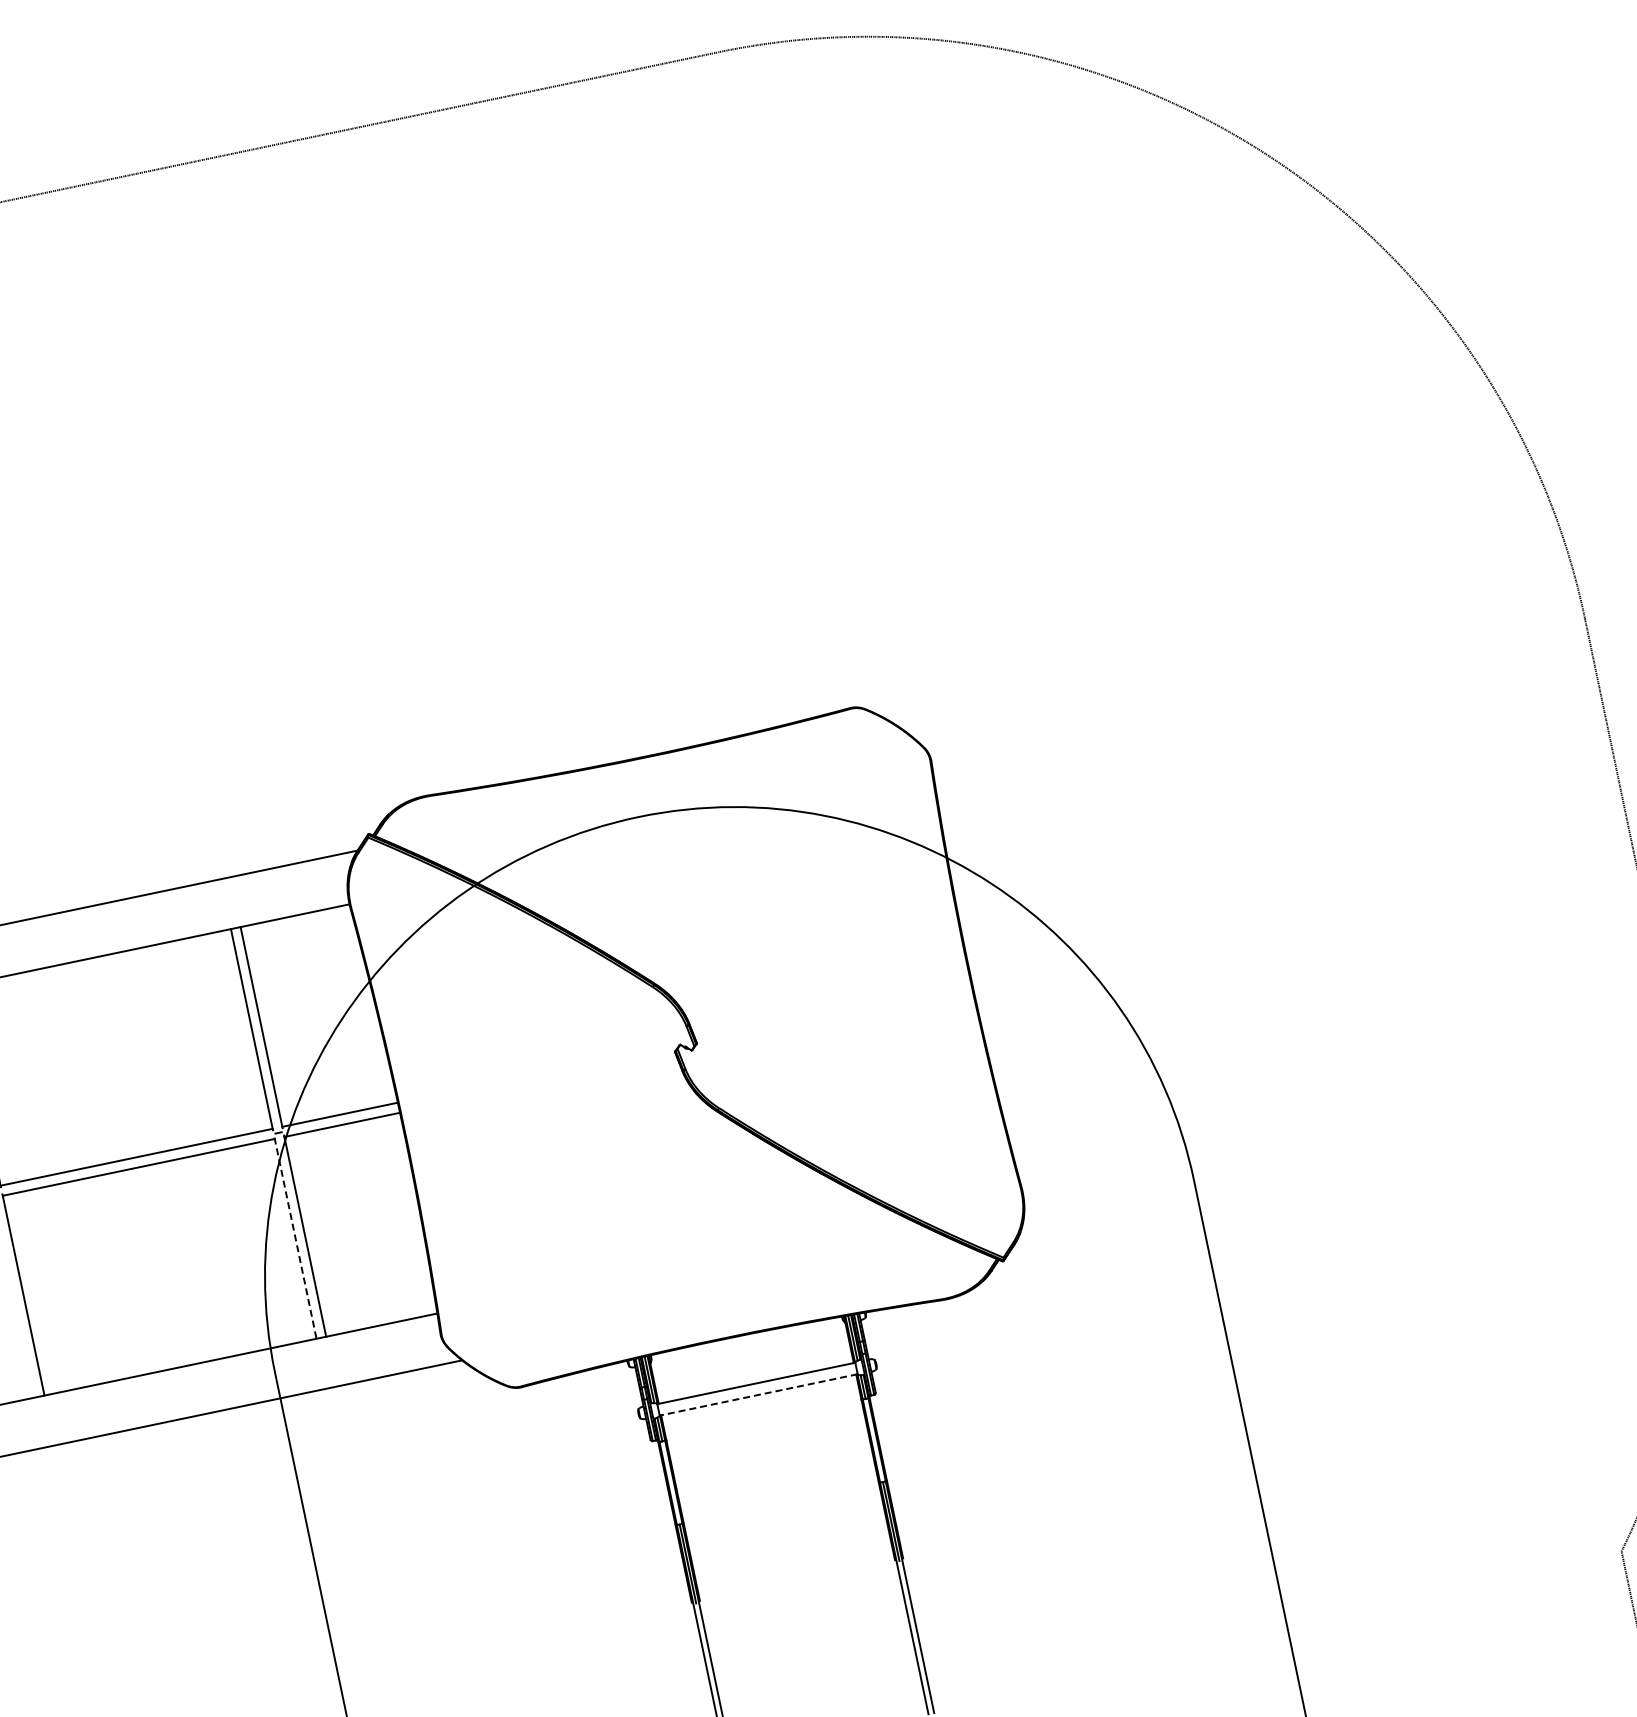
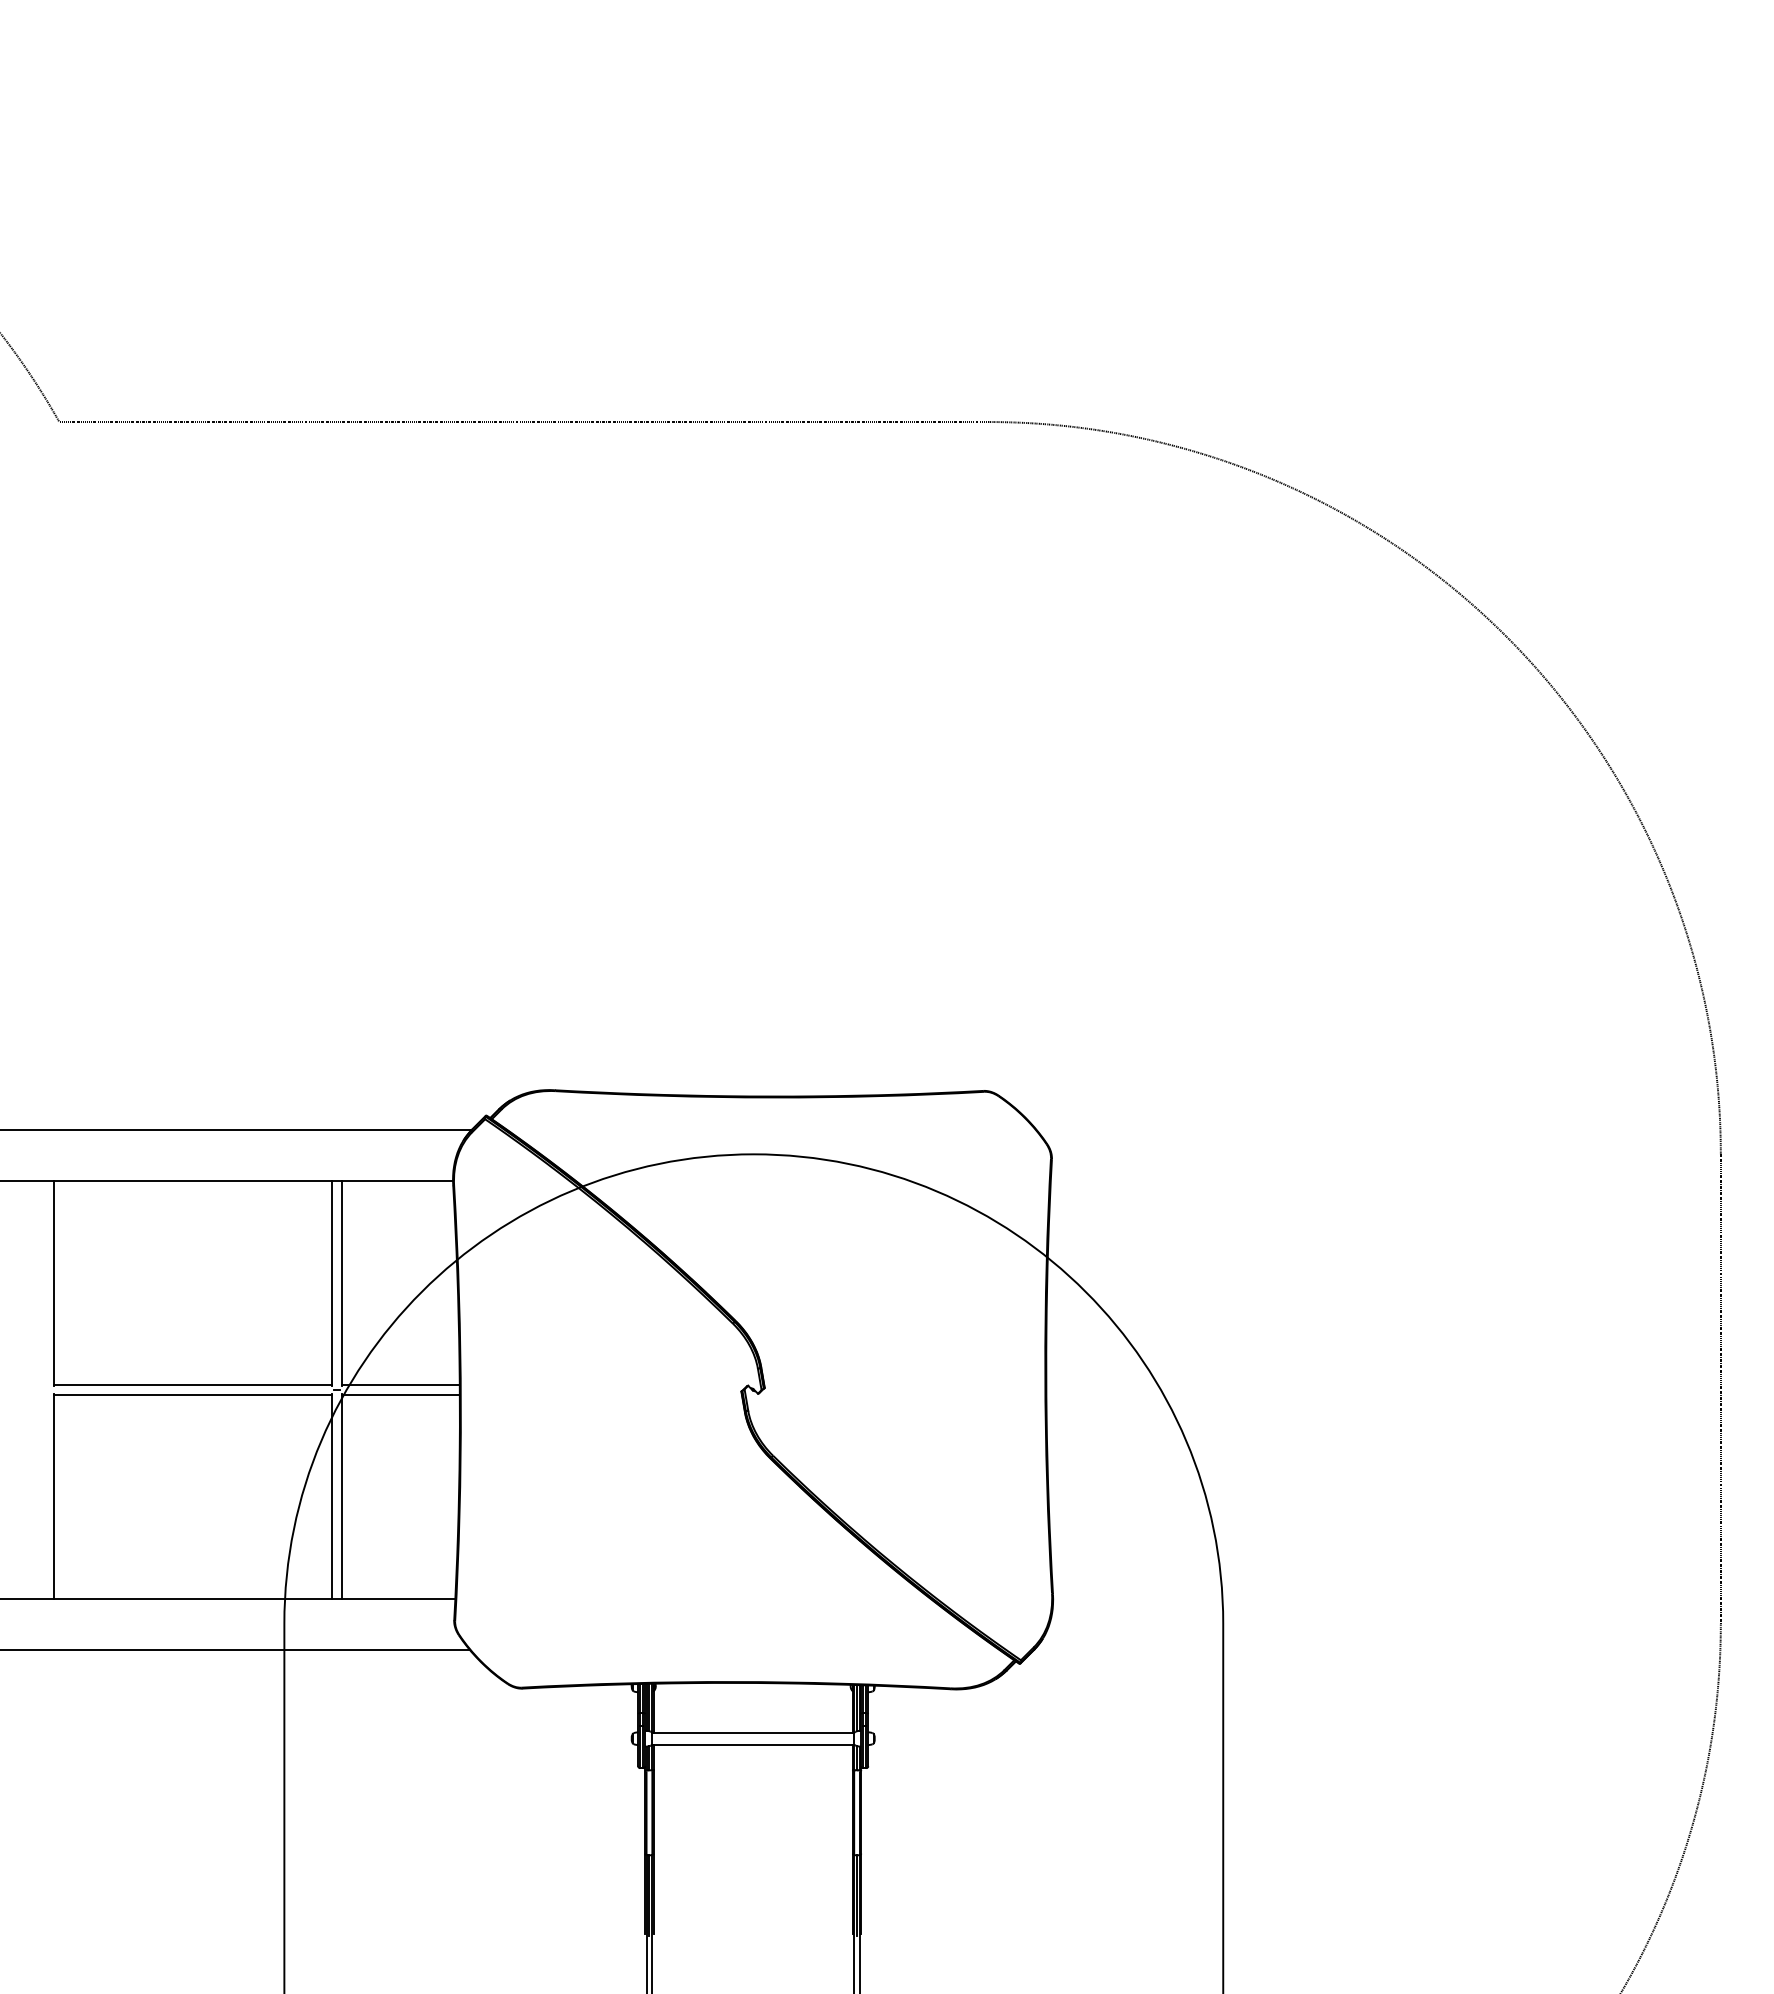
line: (295, 1238) -> (331, 1496), dashed -> solid
line: (757, 1395) -> (752, 1744), dashed -> solid

